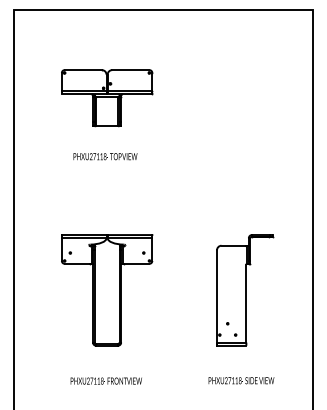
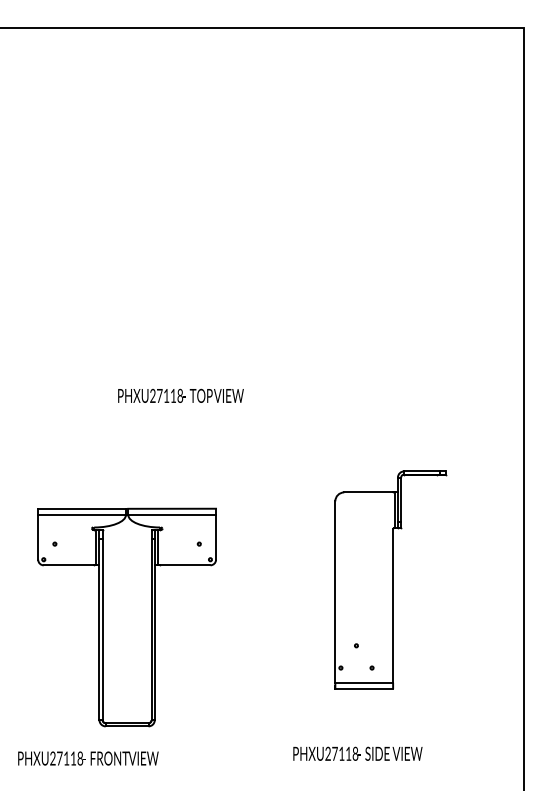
part: (107, 98) -> (120, 202), removed
text: (105, 156) -> (180, 395), moved
part: (107, 290) -> (127, 617), moved
text: (105, 380) -> (86, 757), moved
text: (241, 380) -> (357, 753), moved

